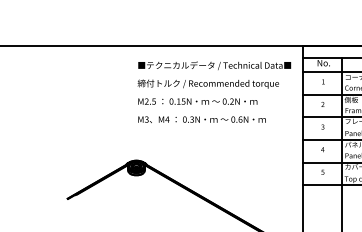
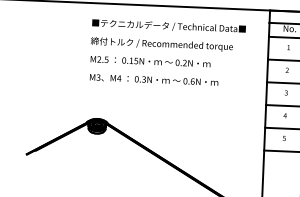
text: (214, 91) -> (167, 52), moved

